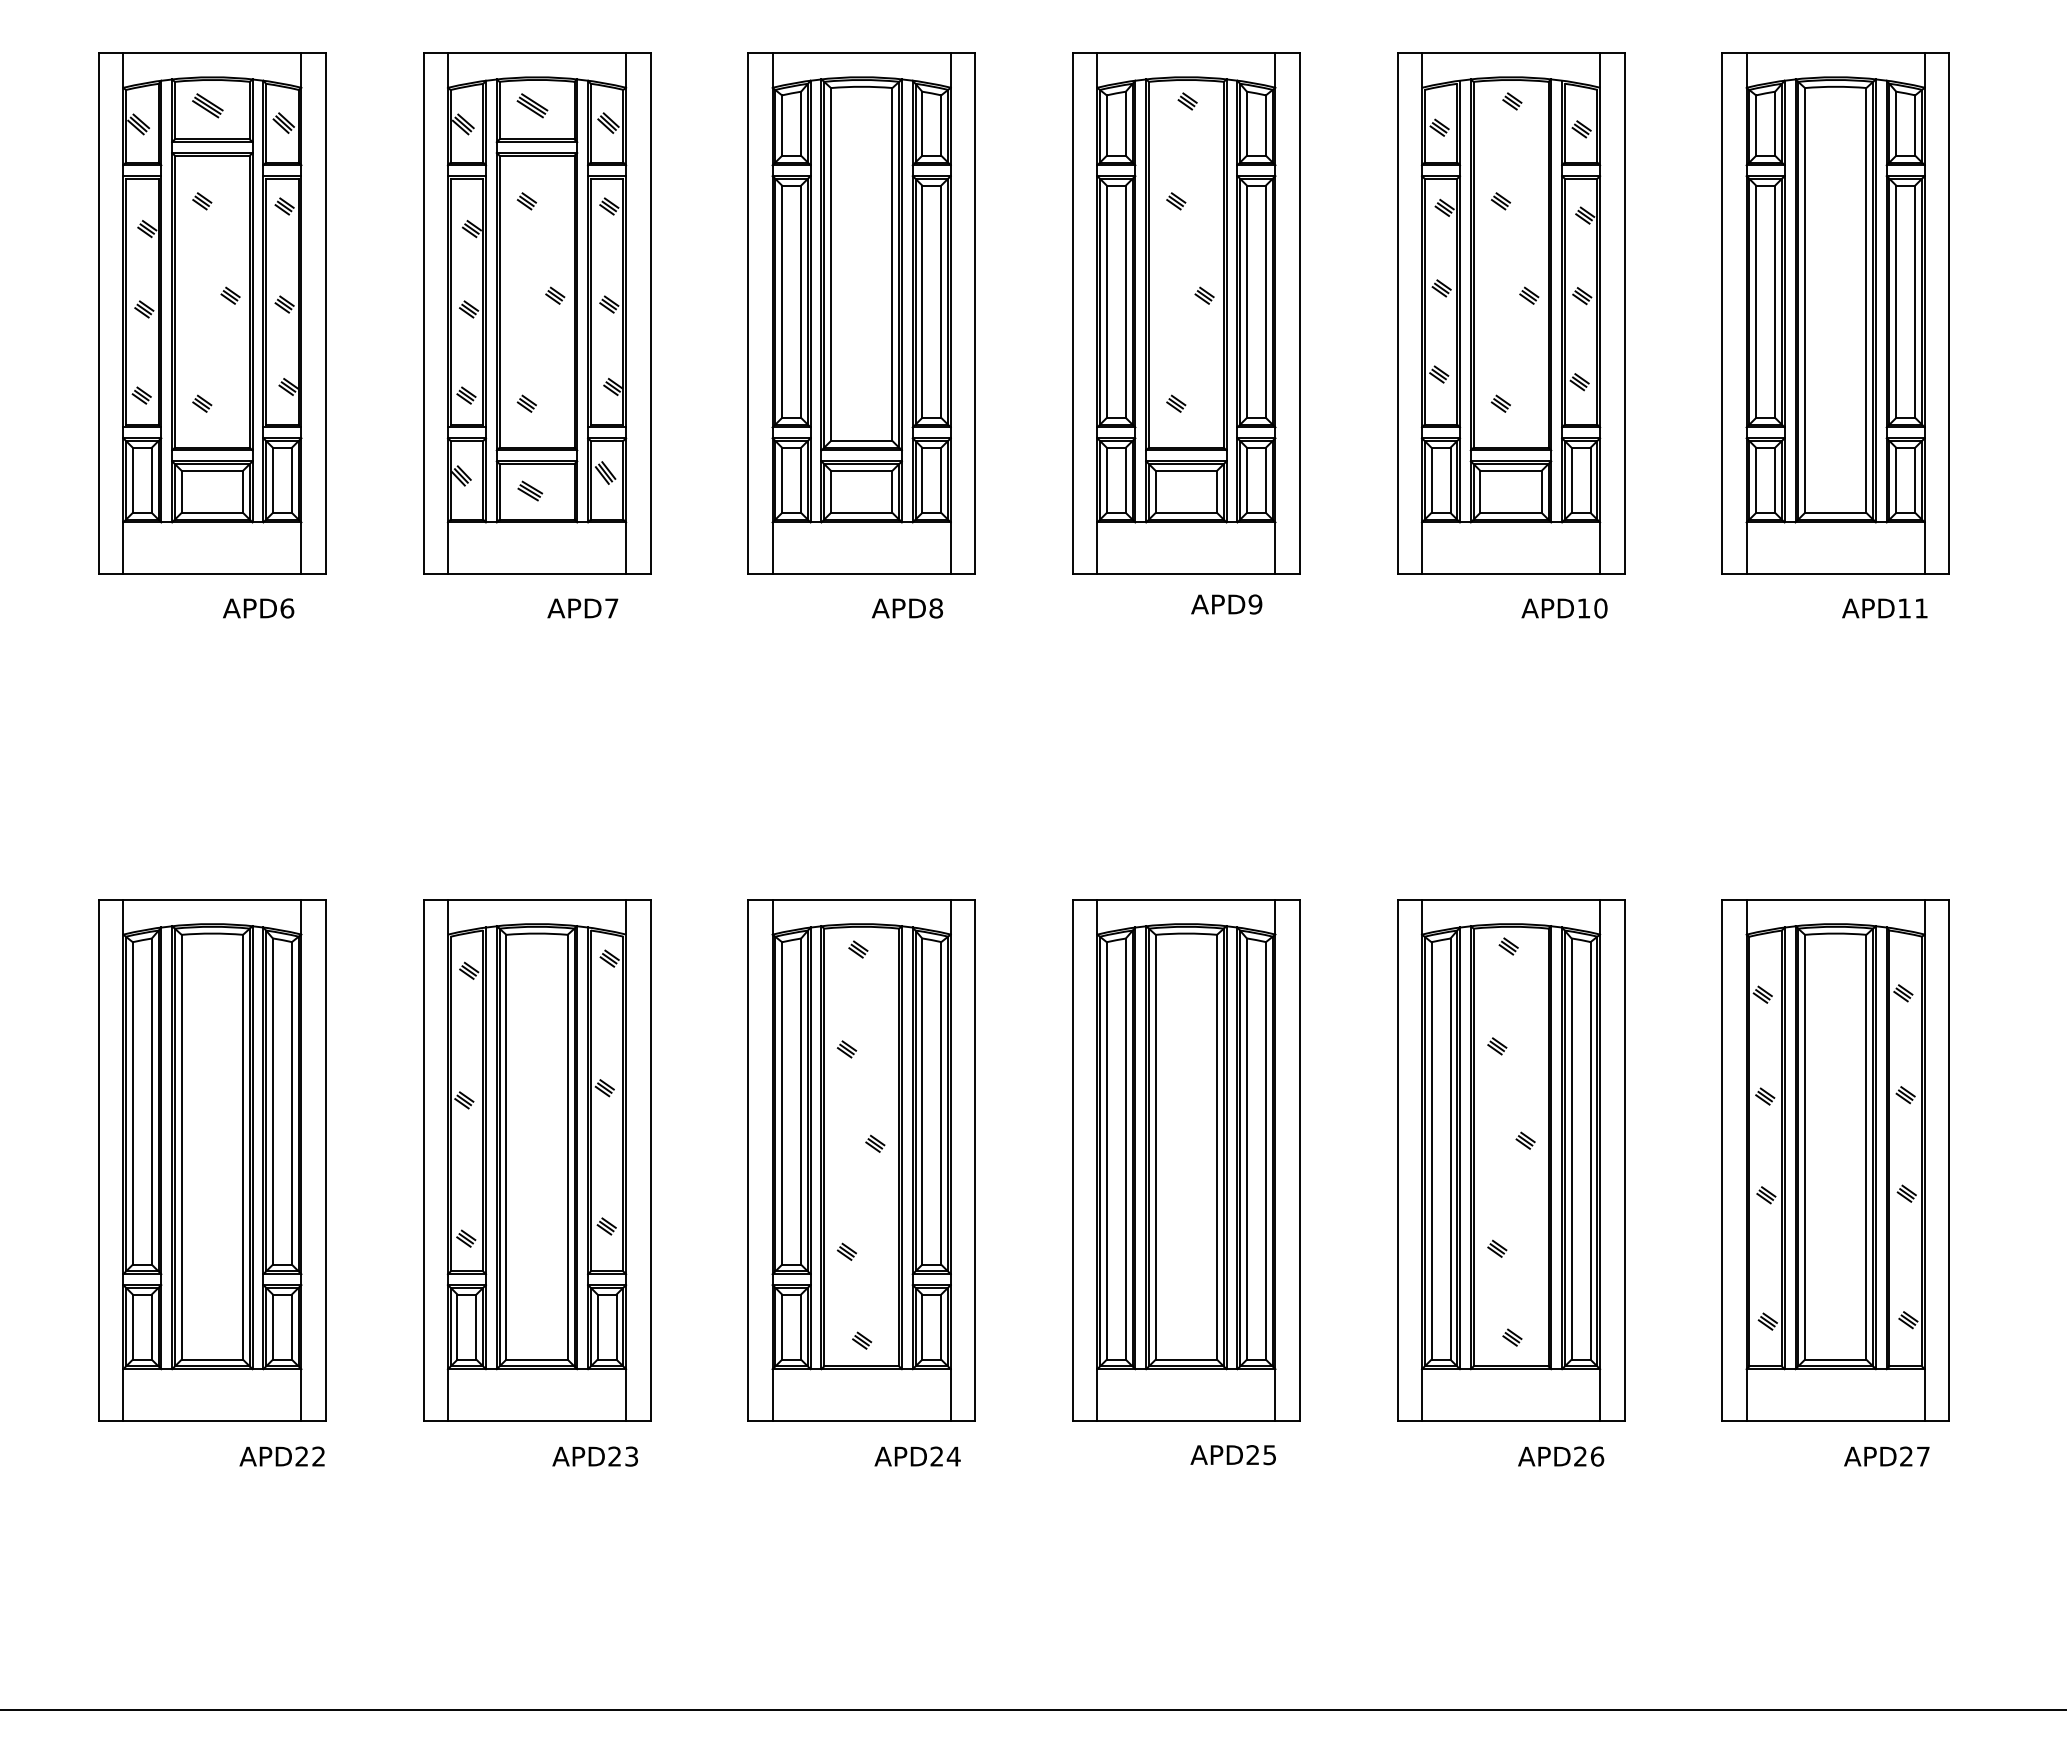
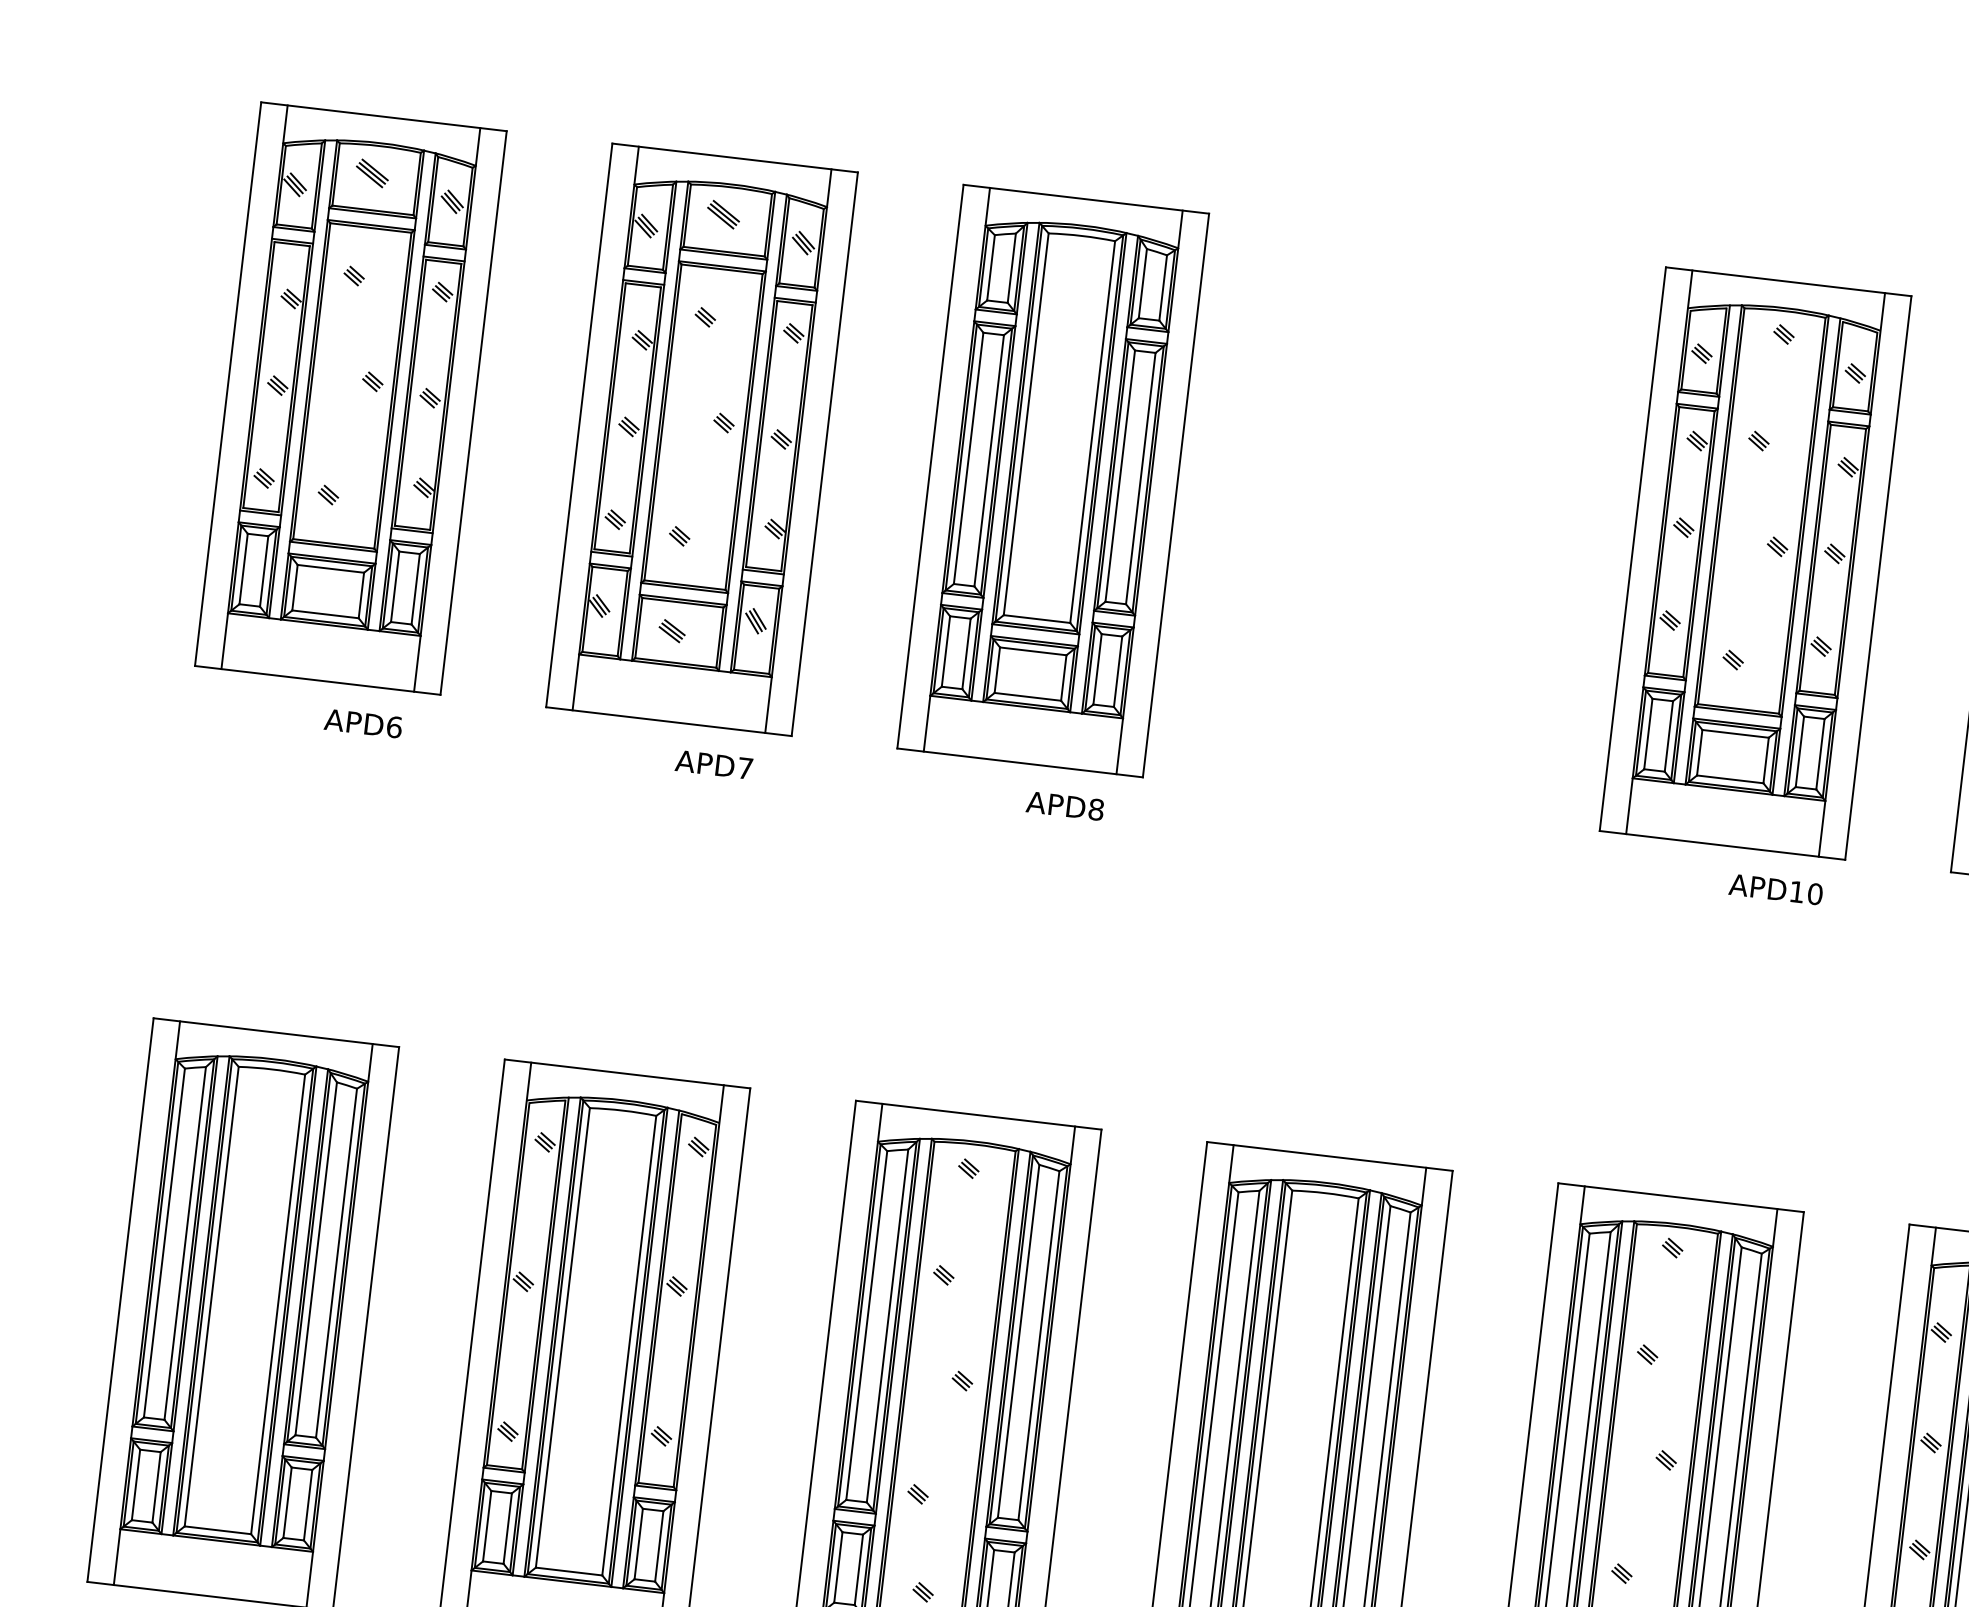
part: (1186, 333) -> (1402, 544), removed

